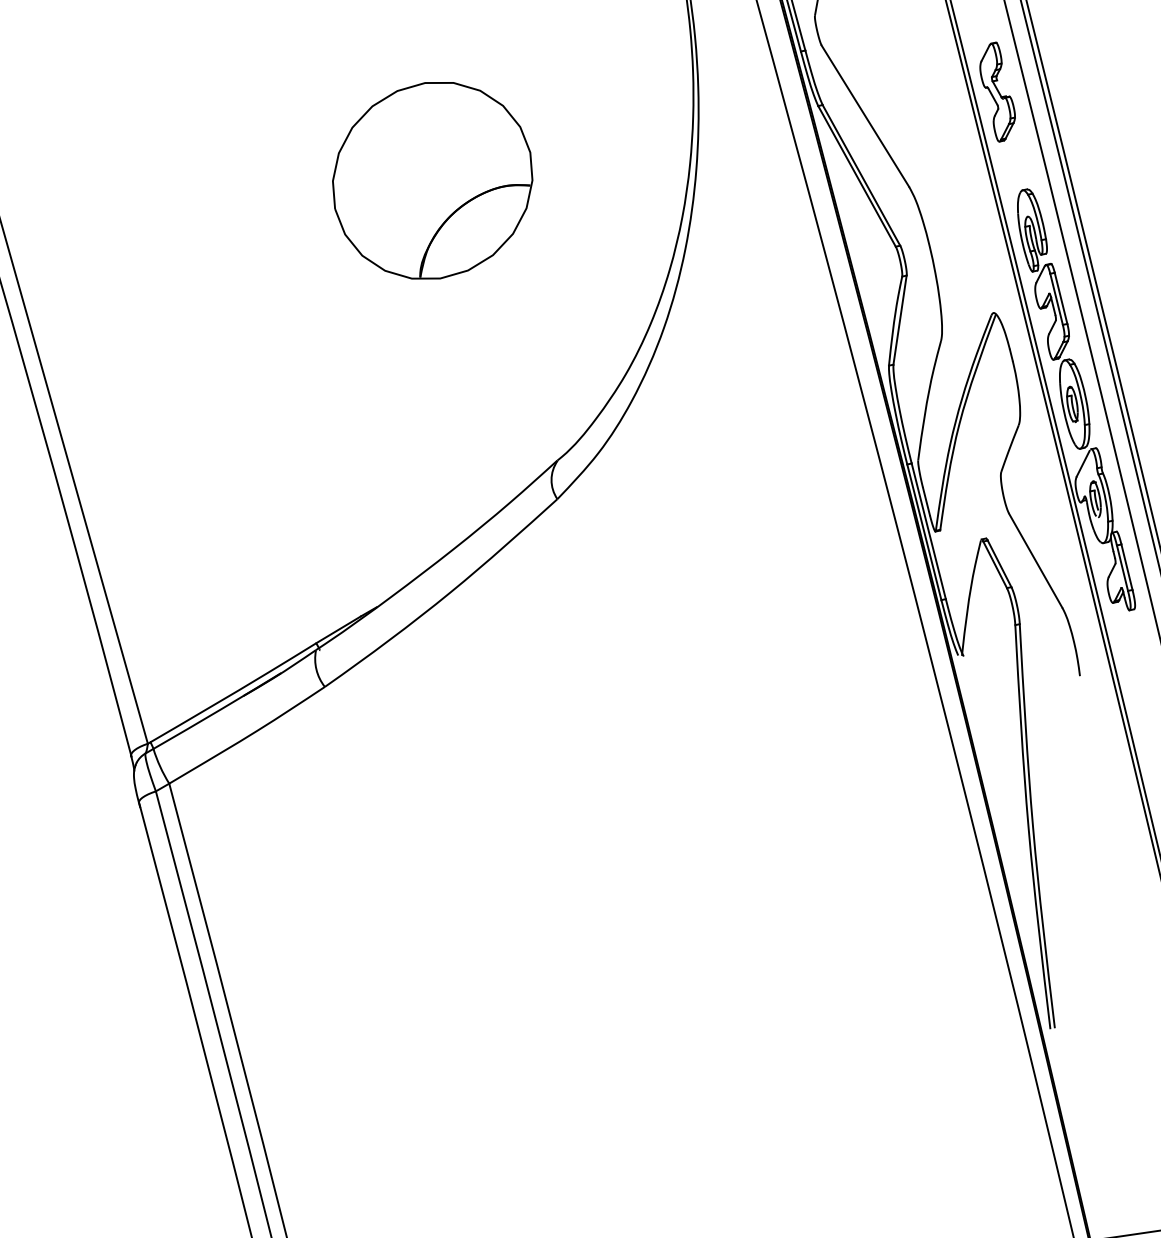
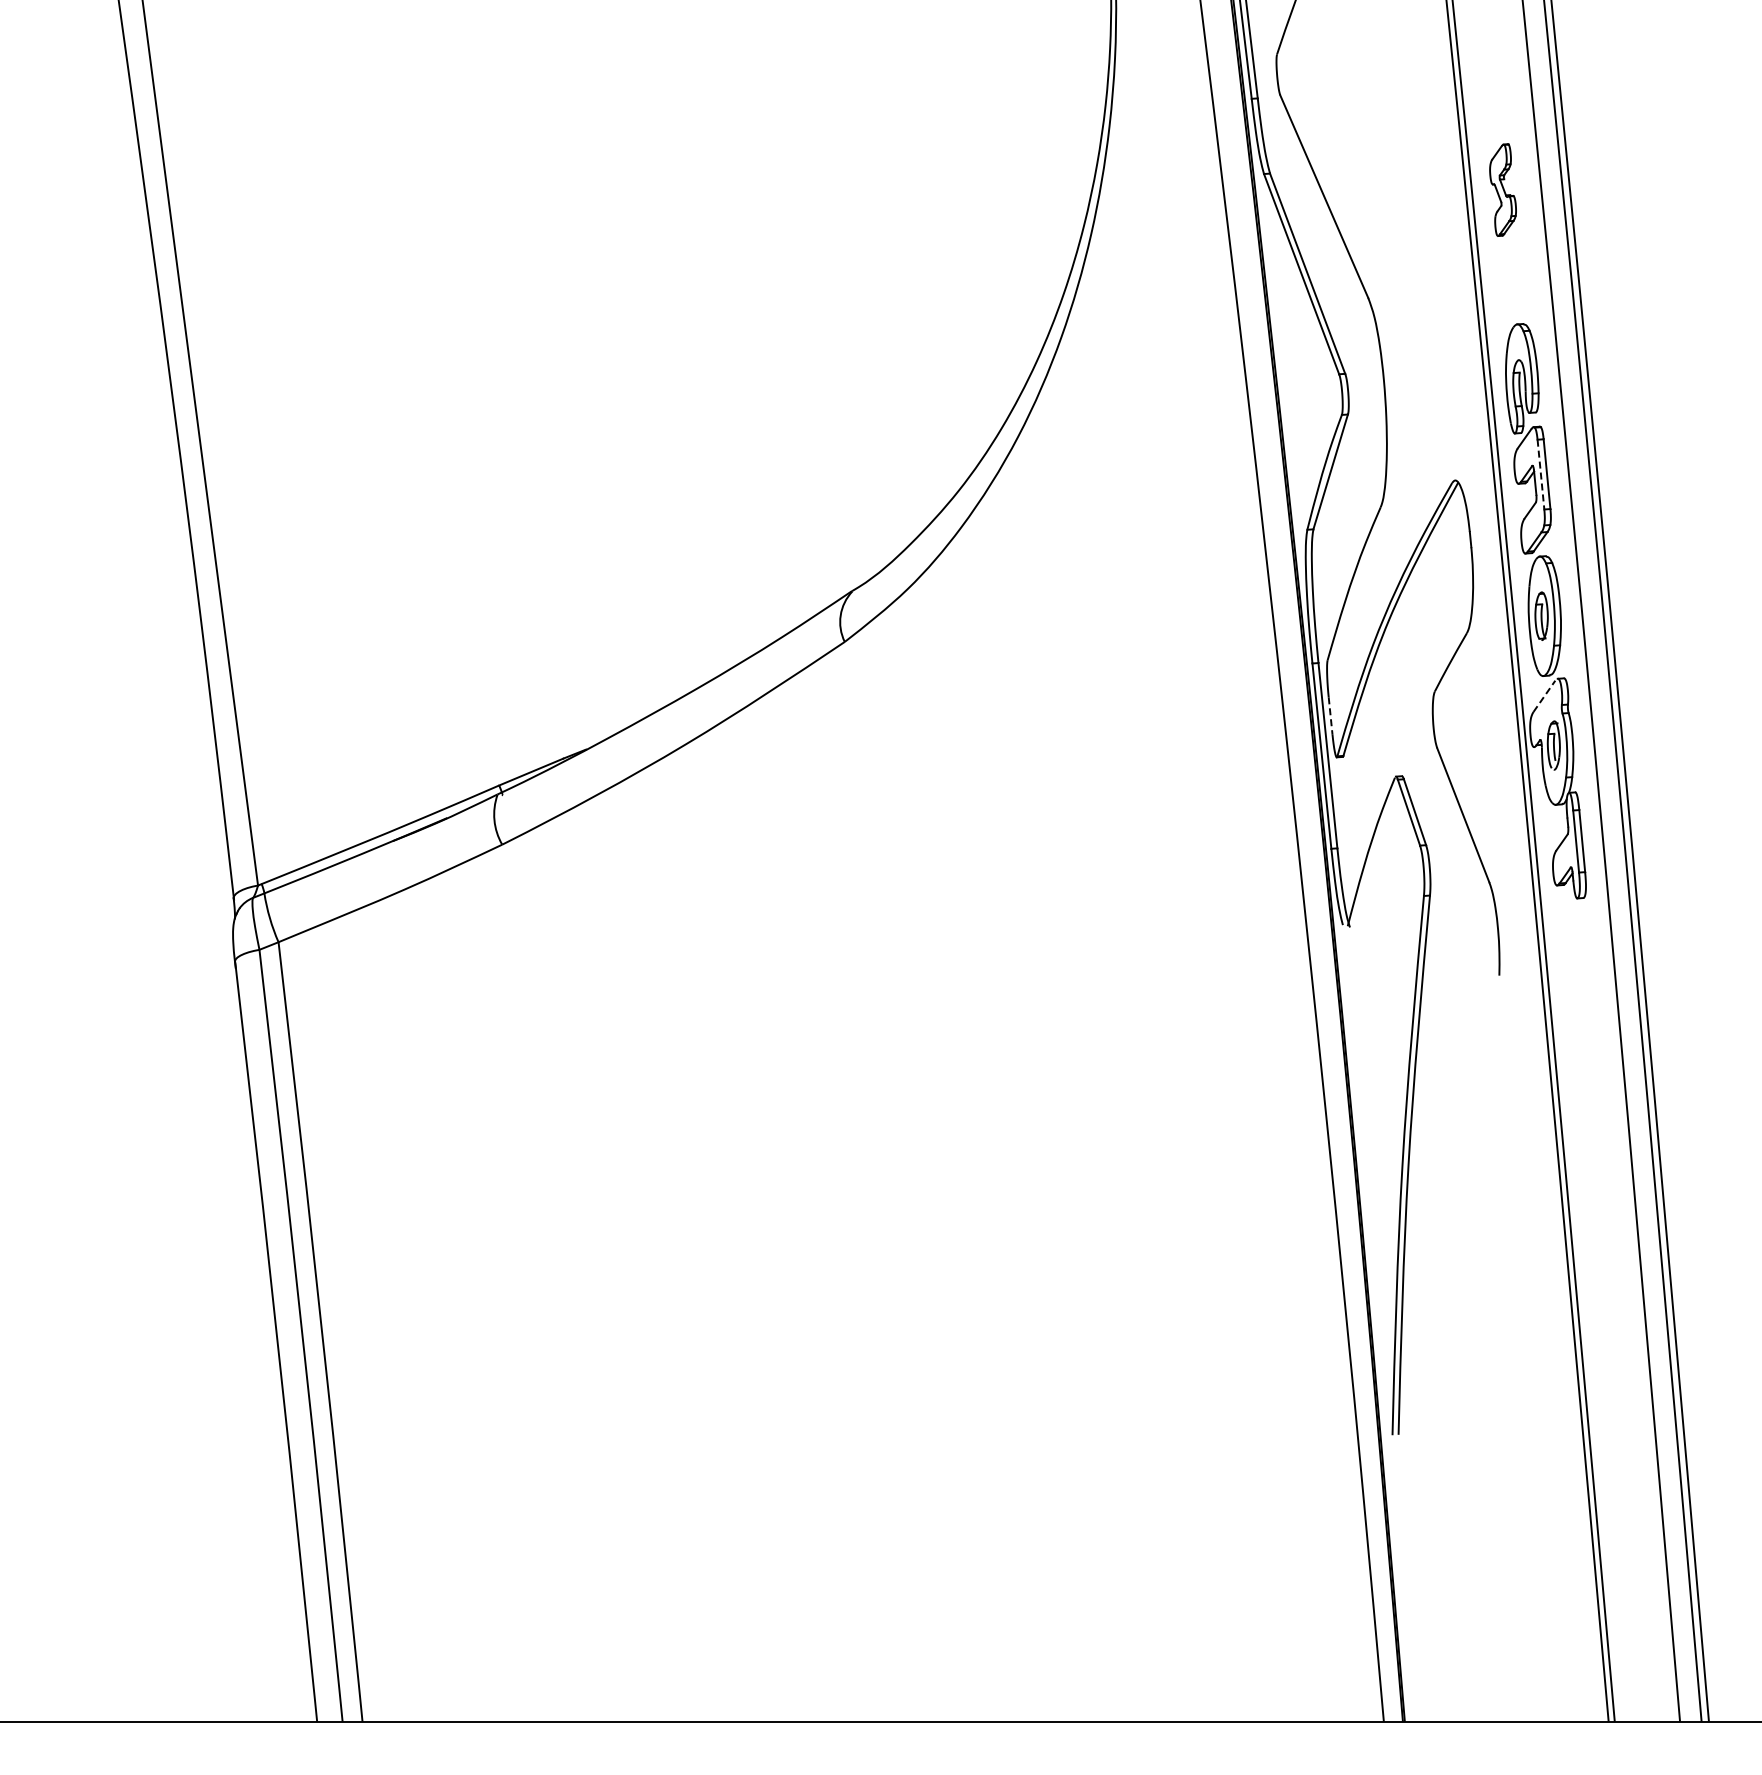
part: (997, 91) -> (1502, 189), size x0.7
part: (432, 180) -> (741, 198), removed
line: (1057, 299) -> (1541, 475), solid -> dashed
line: (1083, 463) -> (1544, 695), solid -> dashed
line: (926, 501) -> (1330, 716), solid -> dashed

